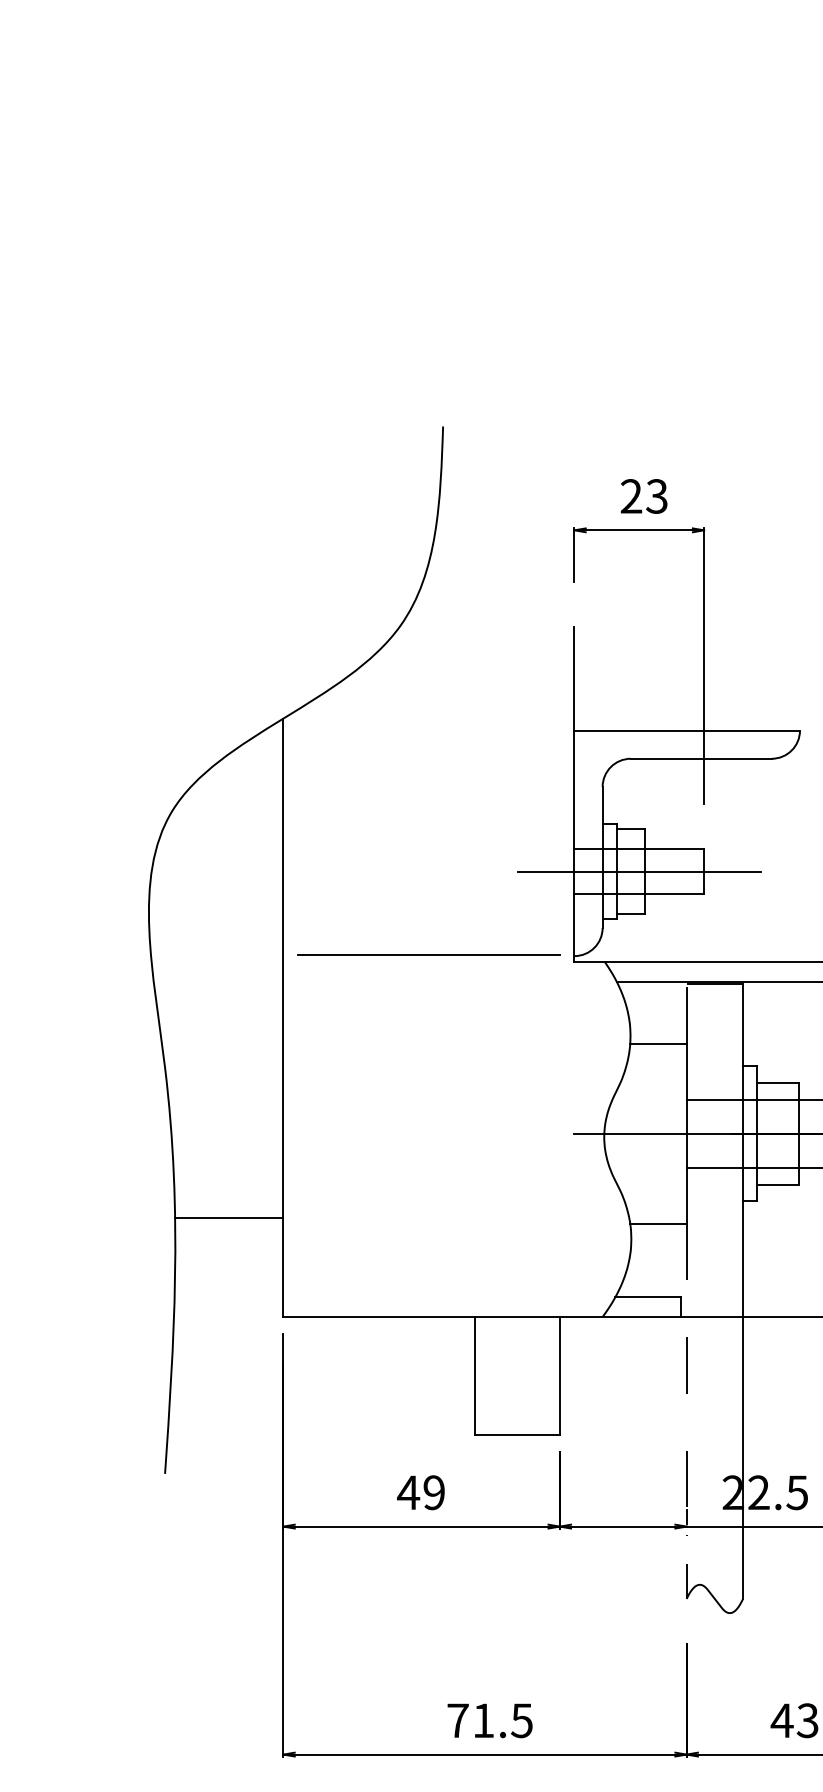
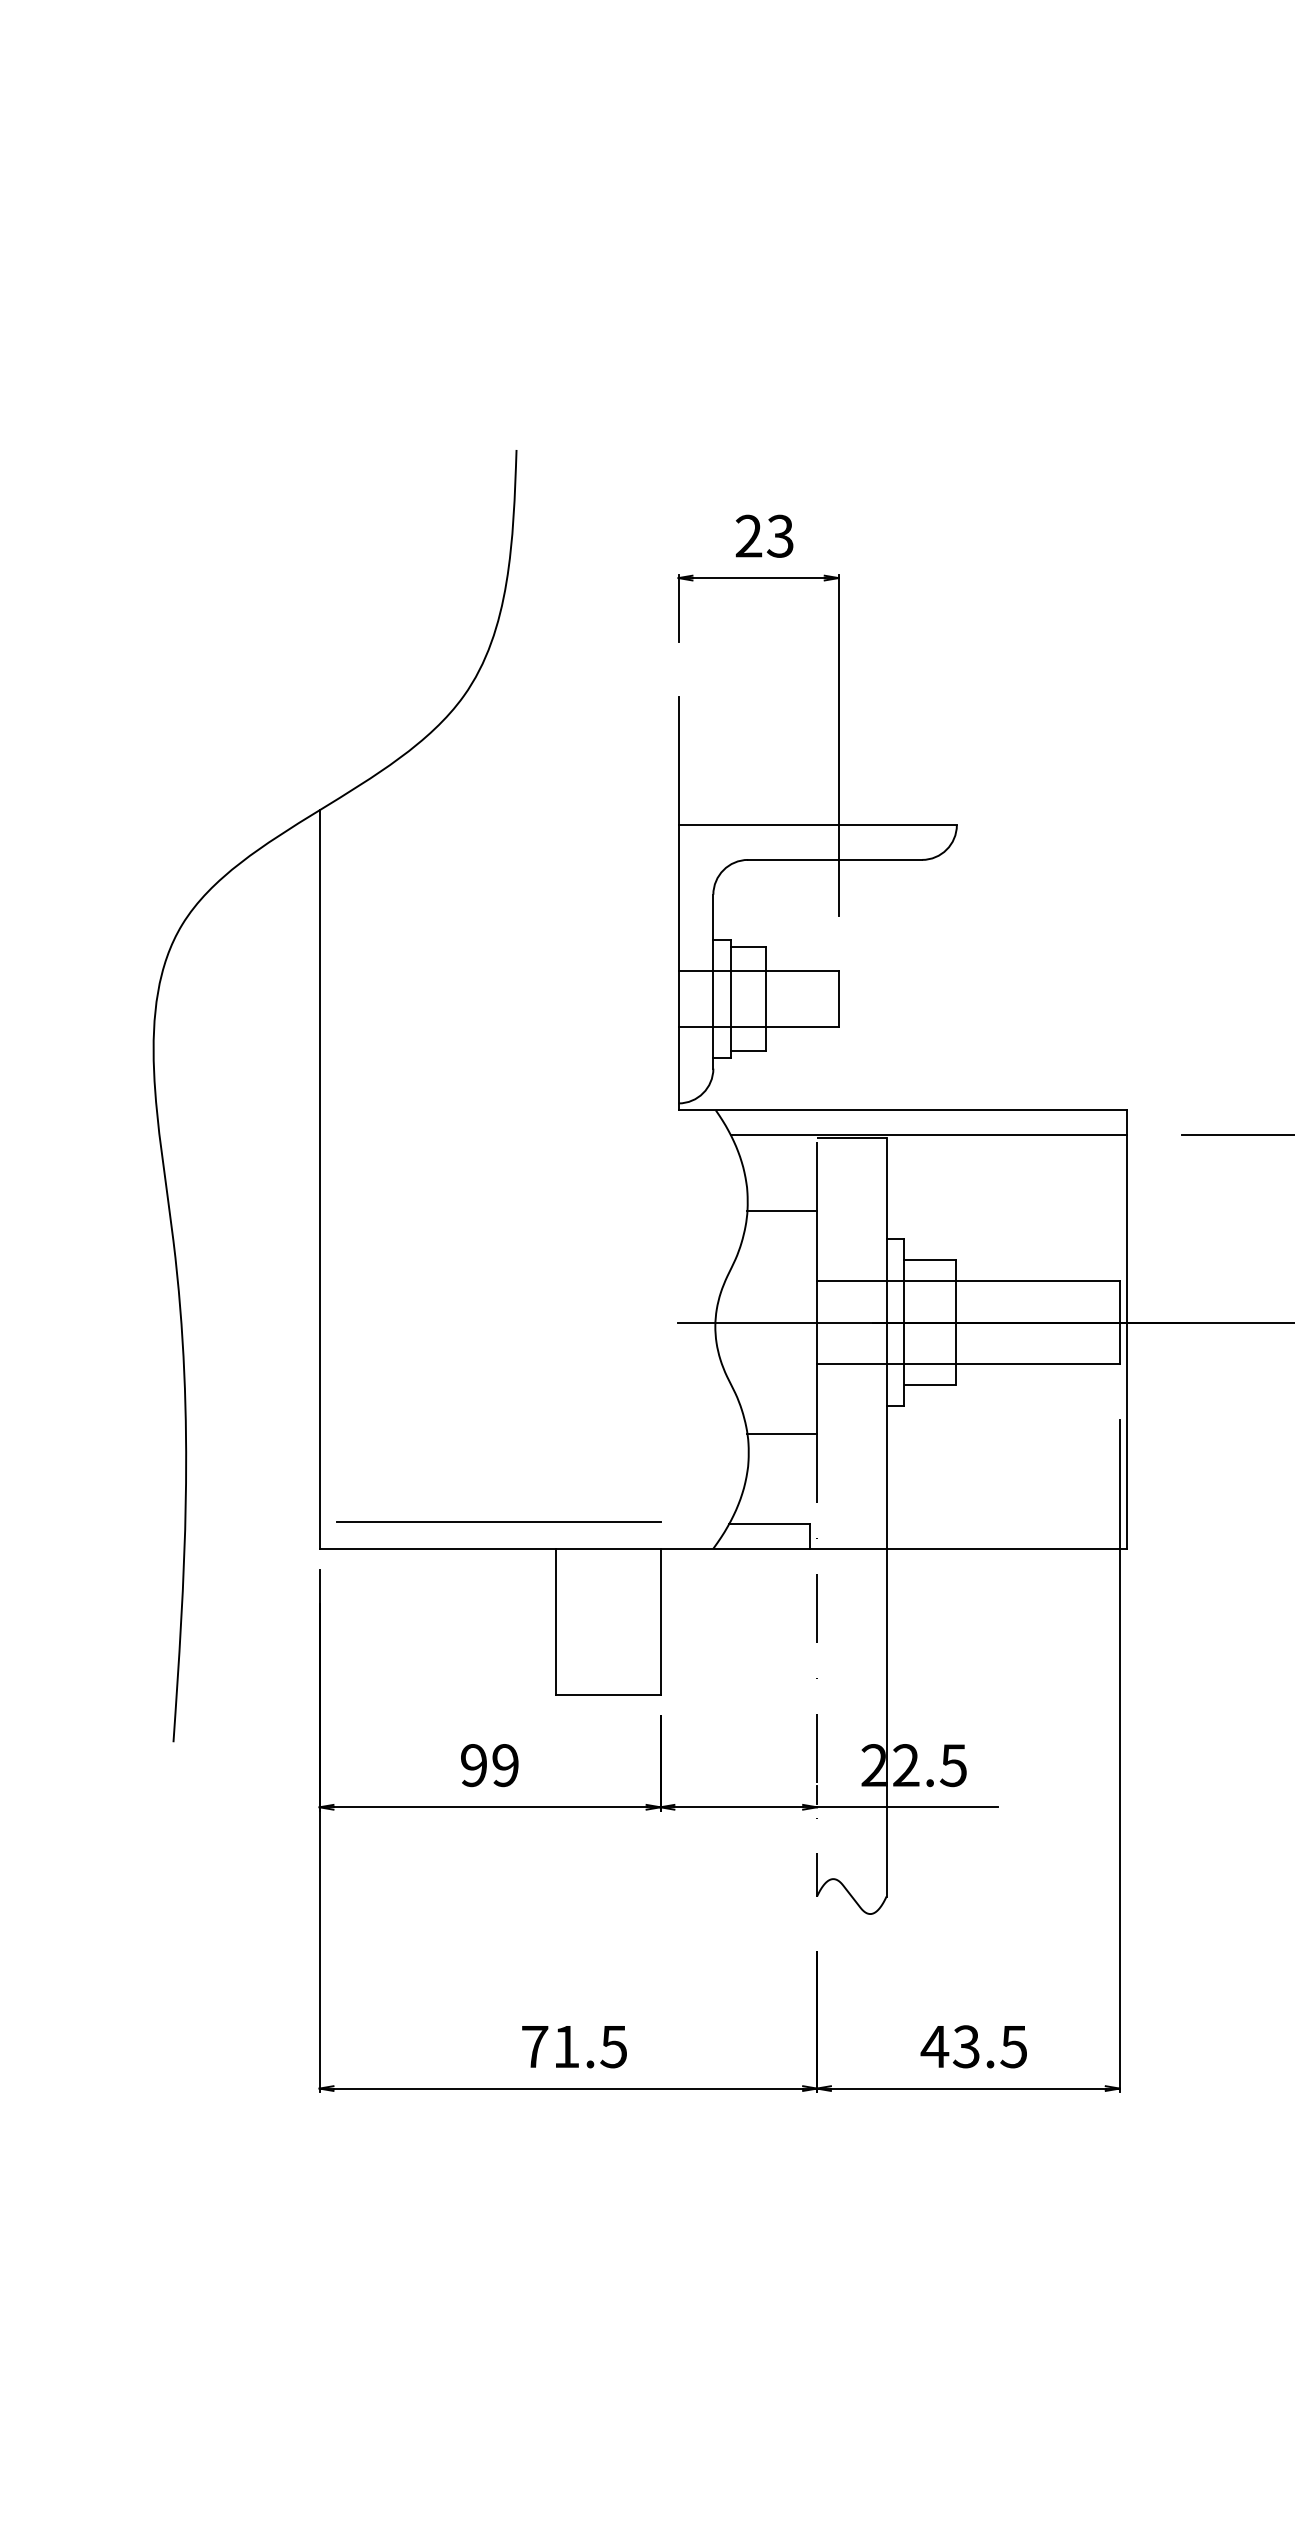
line: (639, 871) -> (758, 999), removed
line: (428, 954) -> (498, 1521), moved
line: (229, 1217) -> (252, 1426), removed
text: (408, 1492) -> (473, 1765), 49 -> 99

